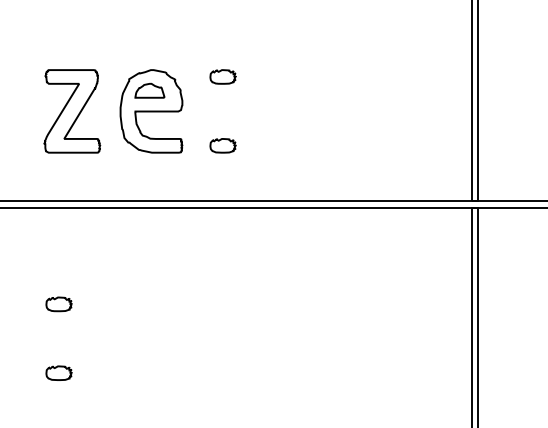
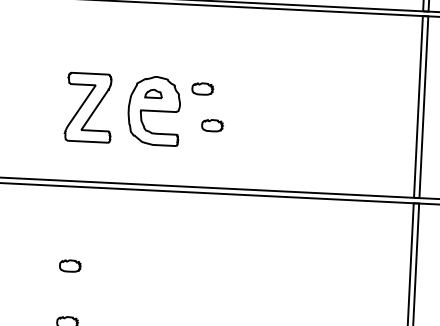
part: (222, 76) -> (202, 88), moved
part: (149, 90) -> (153, 93), size x0.7
part: (222, 145) -> (212, 125), moved

